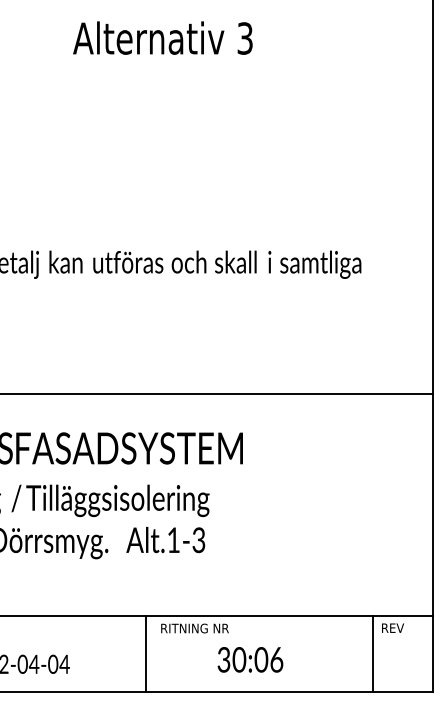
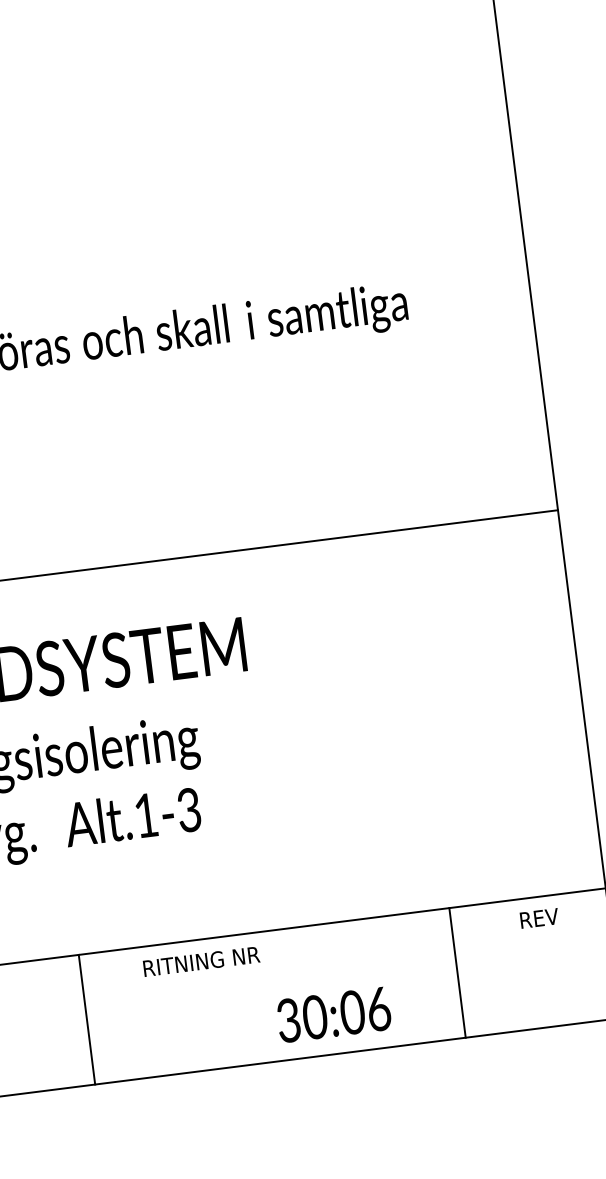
line: (145, 653) -> (86, 1019), moved
line: (372, 653) -> (457, 972), moved
text: (250, 659) -> (333, 1014), moved

